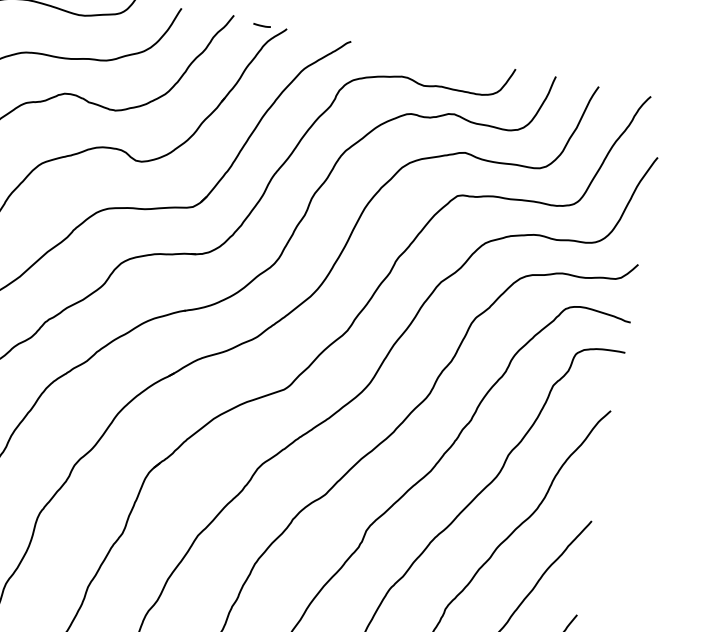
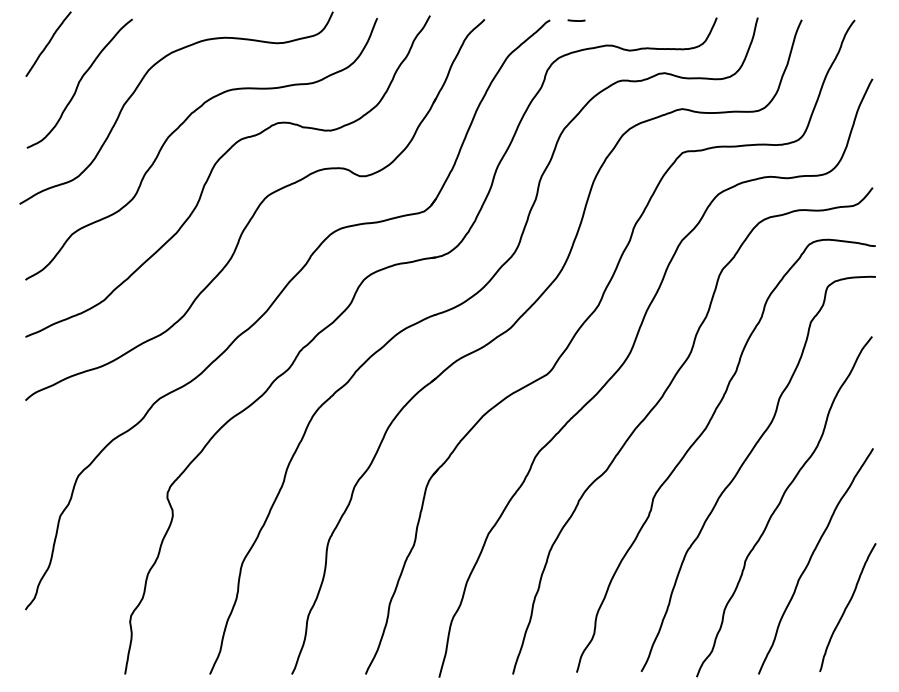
line: (262, 25) -> (576, 20), moved

